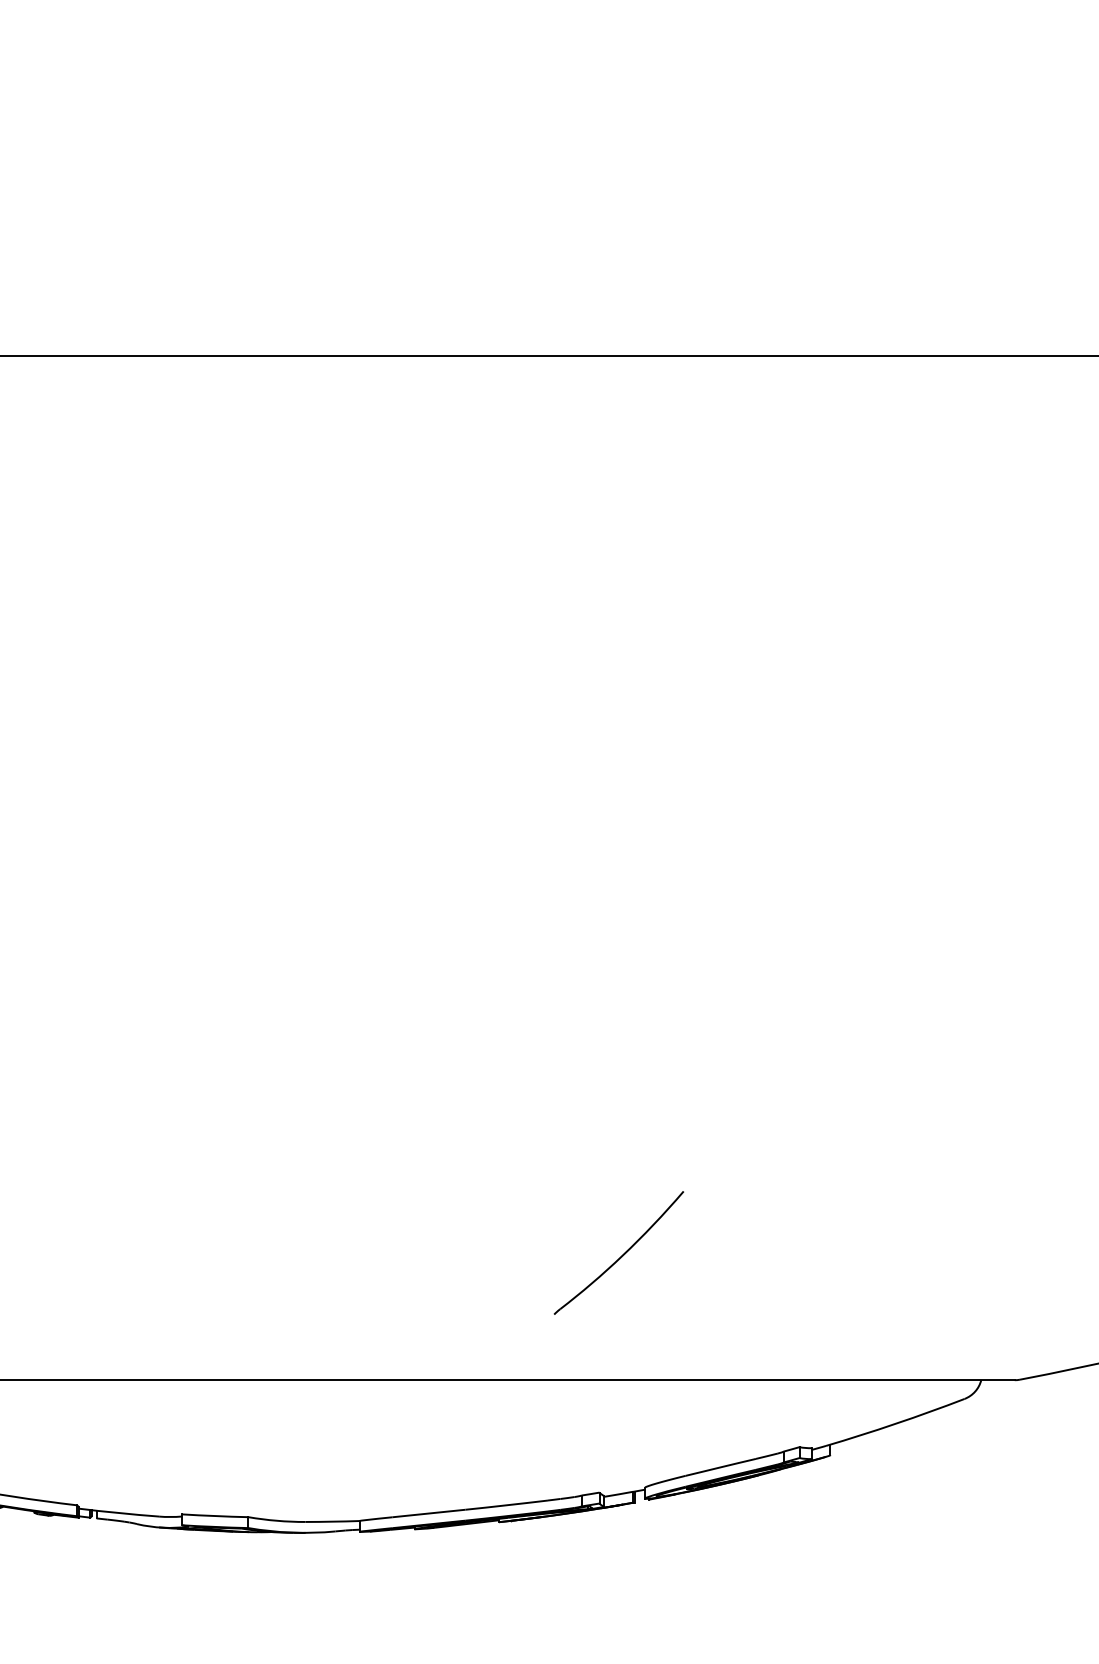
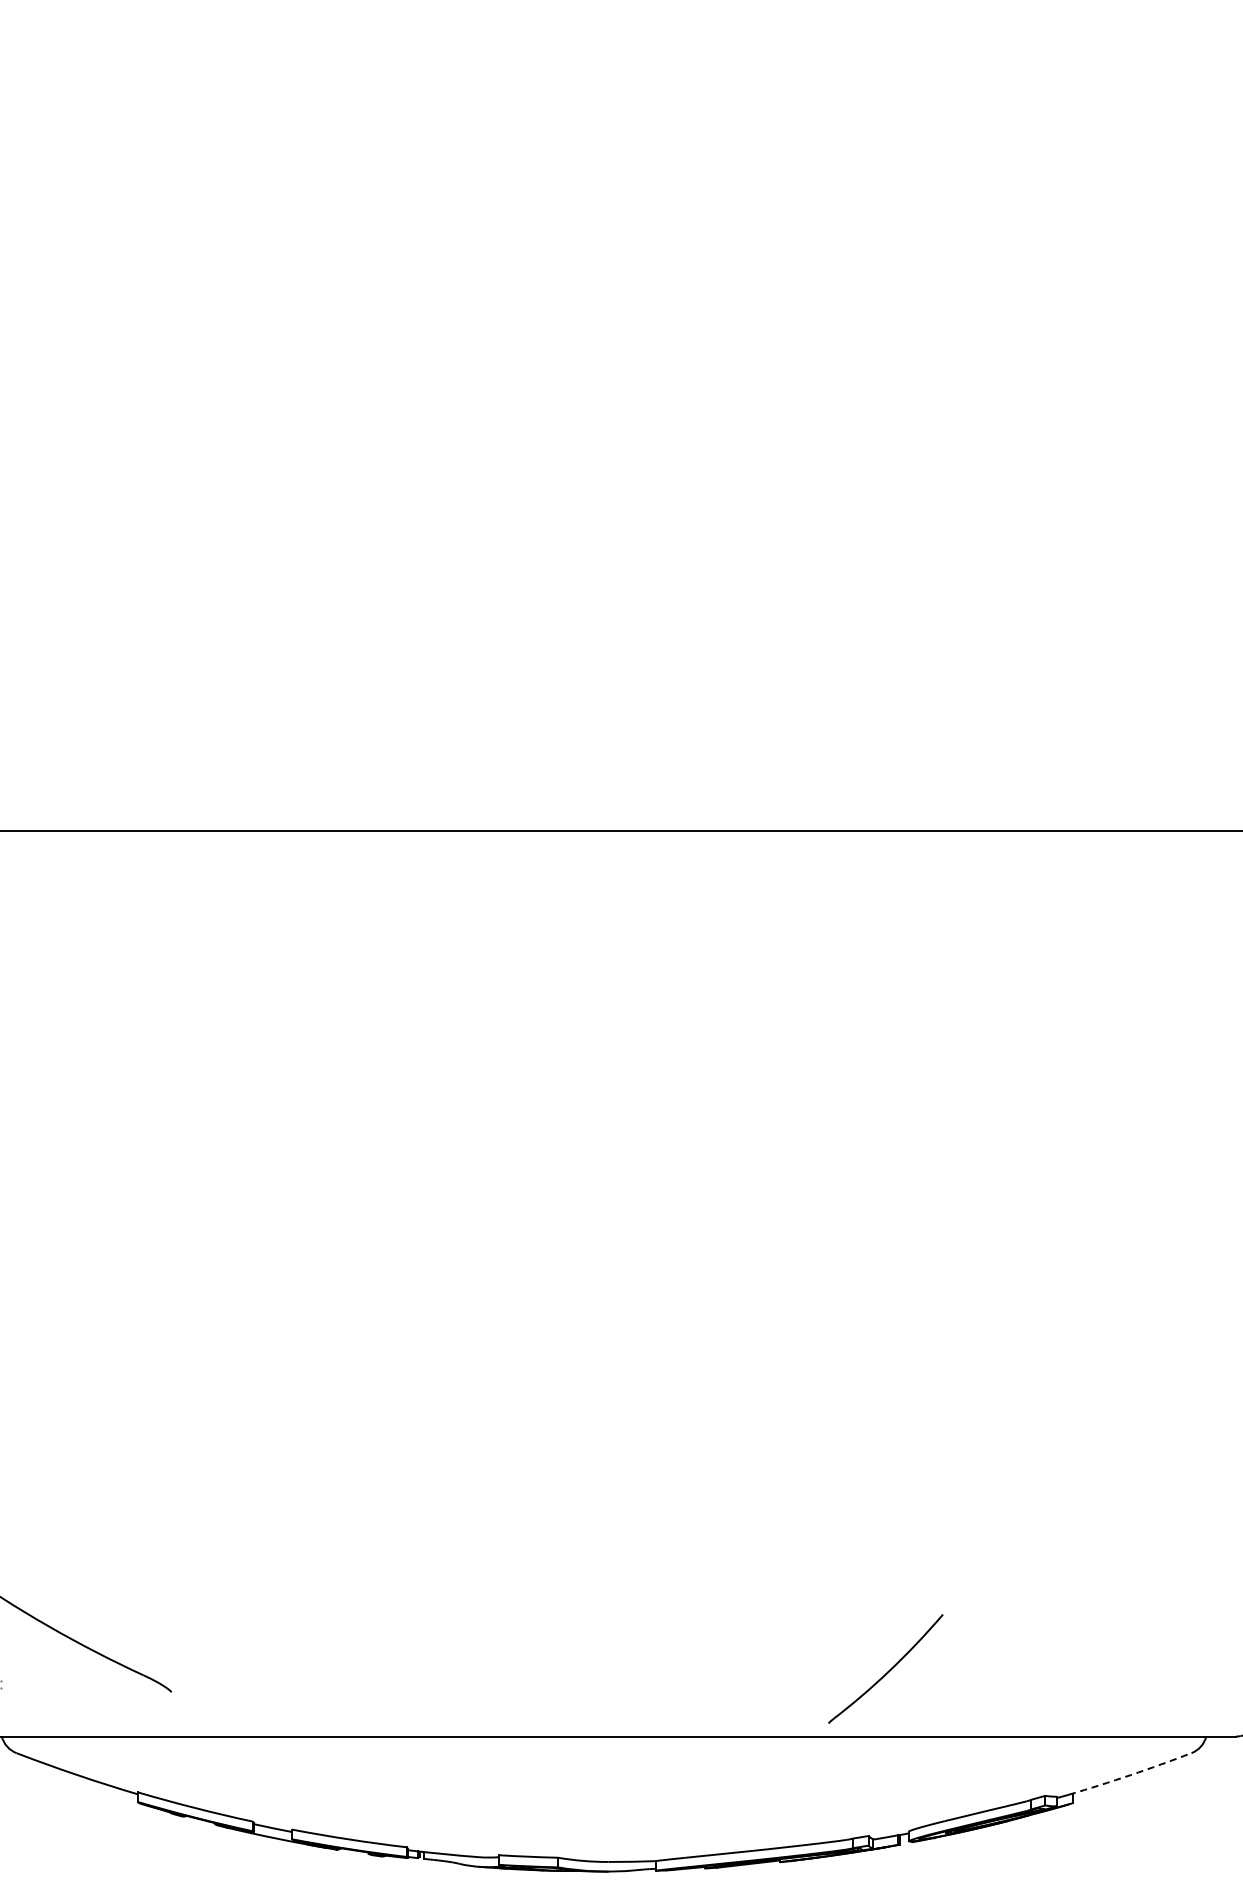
part: (618, 1252) -> (885, 1668), moved
arc: (895, 1424) -> (1130, 1775), solid -> dashed

